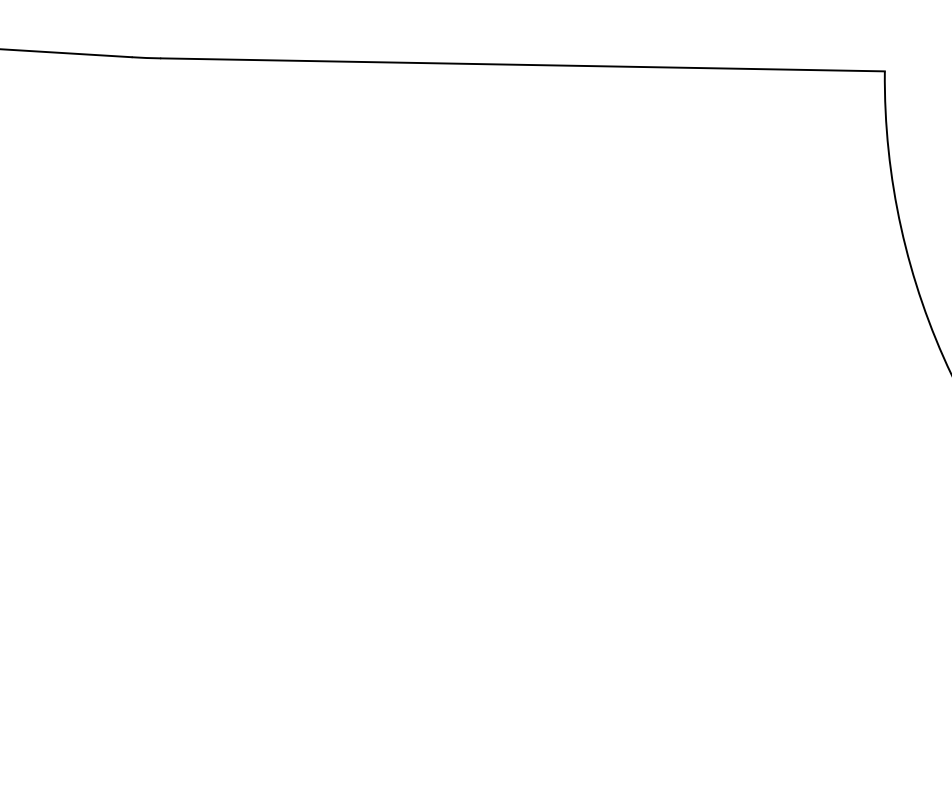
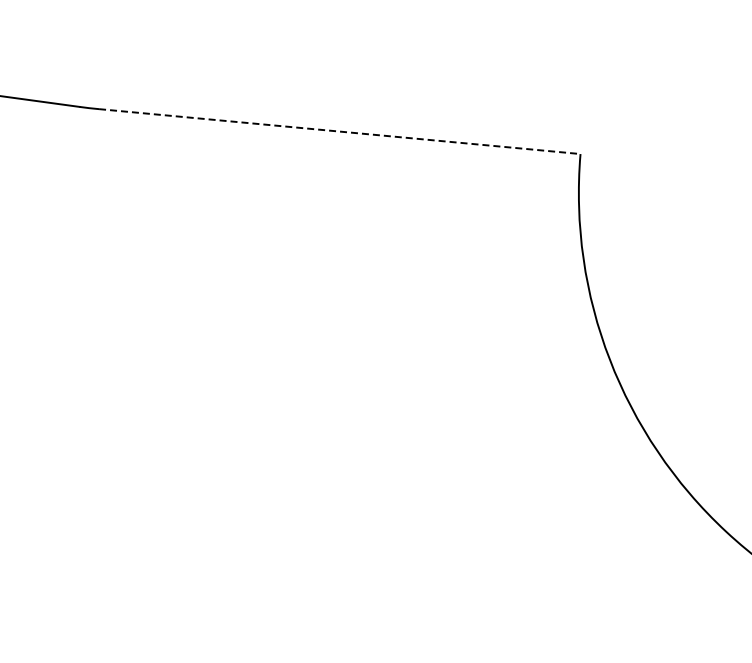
line: (522, 64) -> (339, 131), solid -> dashed

